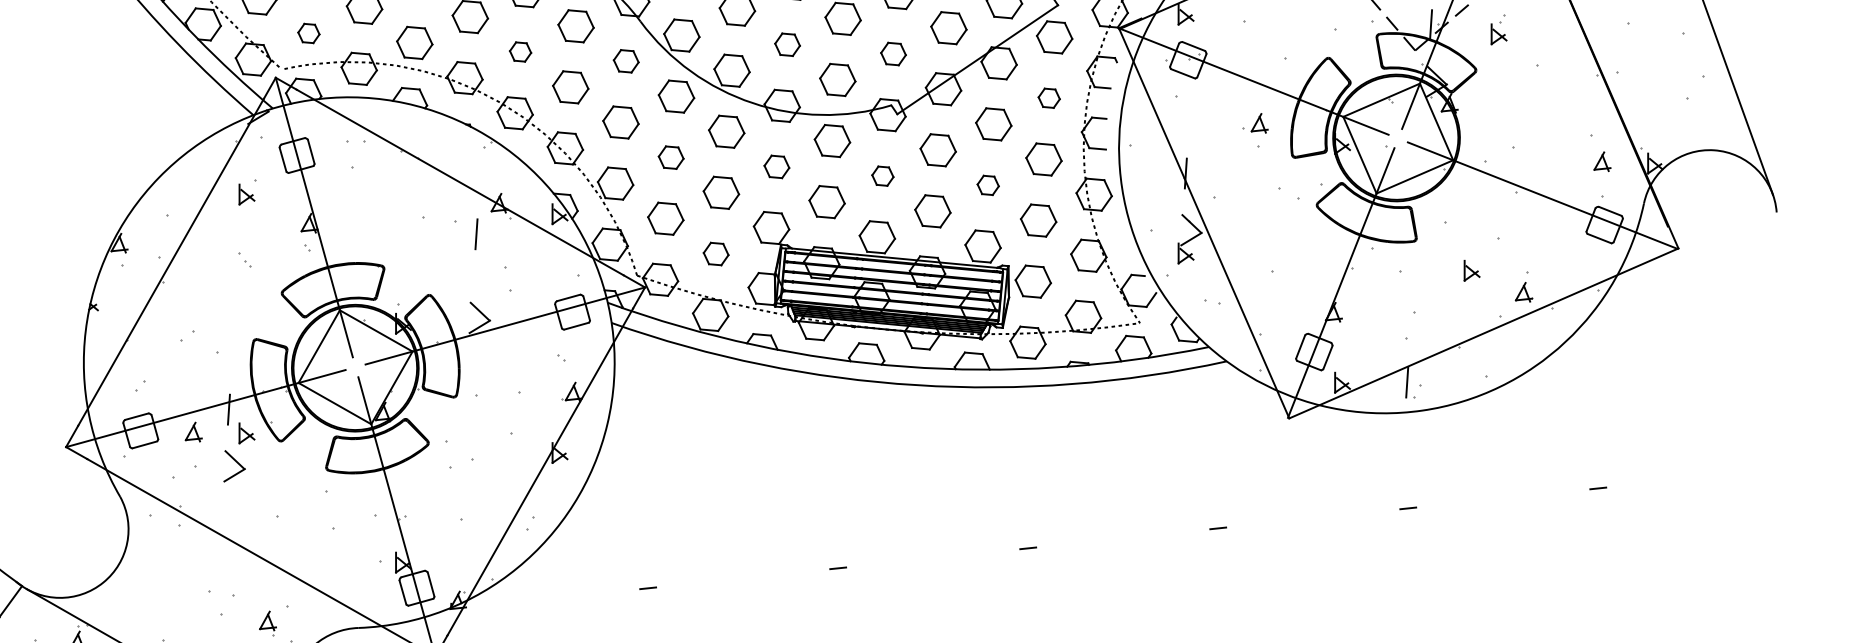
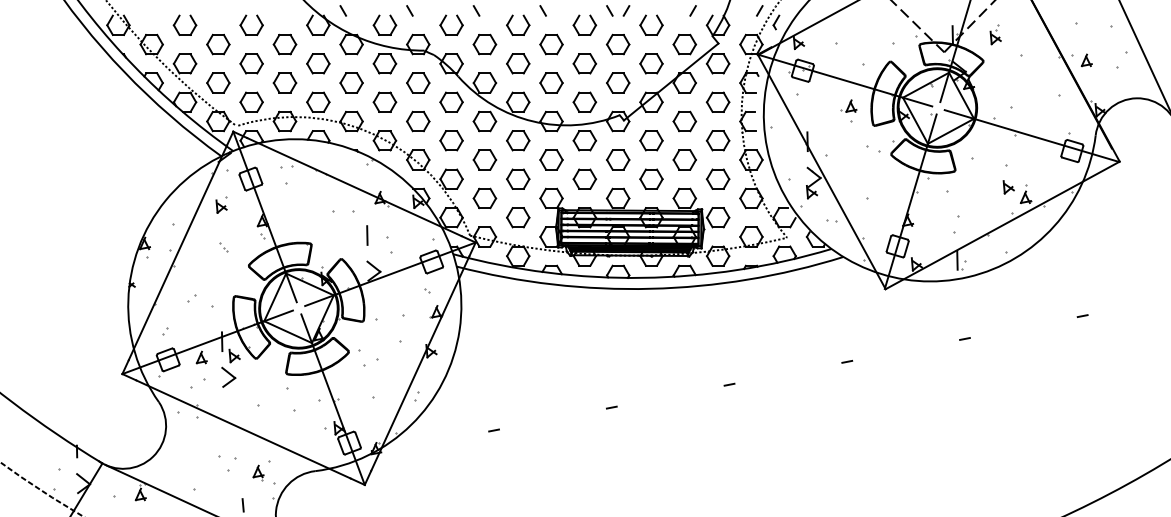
part: (308, 32) -> (251, 101), size x1.67
part: (787, 43) -> (551, 82), size x1.43
part: (519, 50) -> (384, 101), size x1.67
part: (893, 53) -> (618, 82), size x1.43
part: (626, 60) -> (451, 101), size x1.43
part: (1048, 97) -> (717, 101), size x1.67
part: (670, 156) -> (484, 159), size x1.43
part: (1602, 161) -> (1086, 60), moved
part: (776, 166) -> (551, 159), size x1.43
part: (883, 175) -> (618, 159), size x1.67
part: (988, 184) -> (684, 159), size x1.67
line: (476, 234) -> (367, 235), moved
part: (716, 253) -> (518, 217), size x1.43
part: (1471, 271) -> (1008, 187), moved

